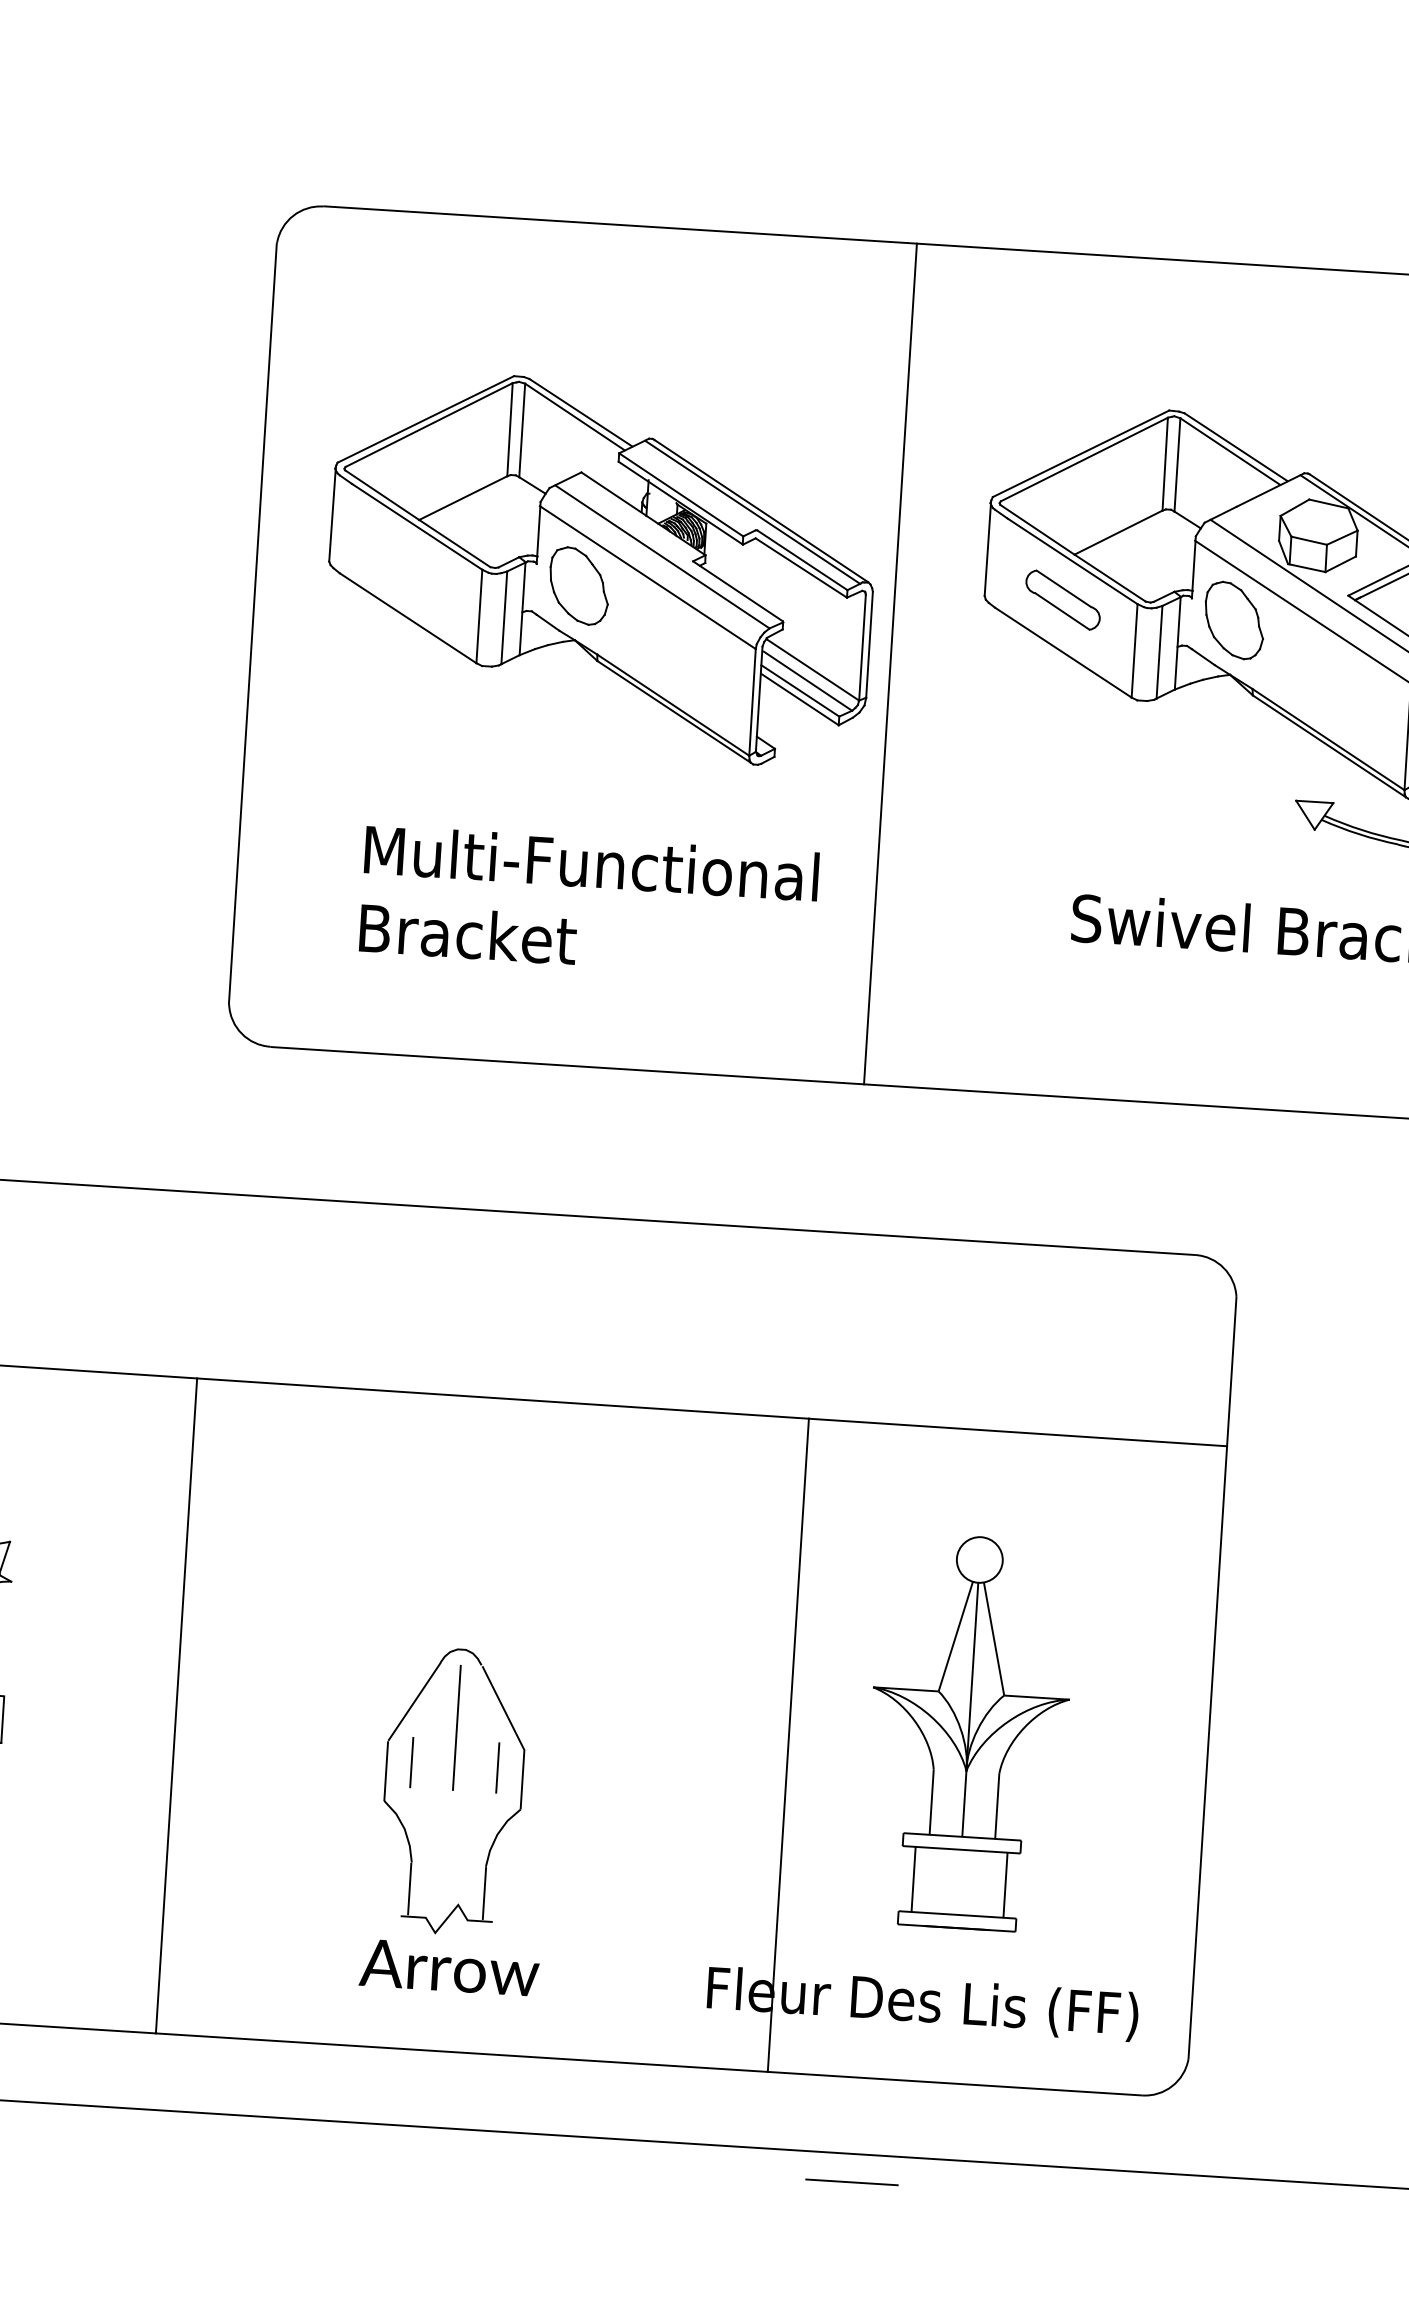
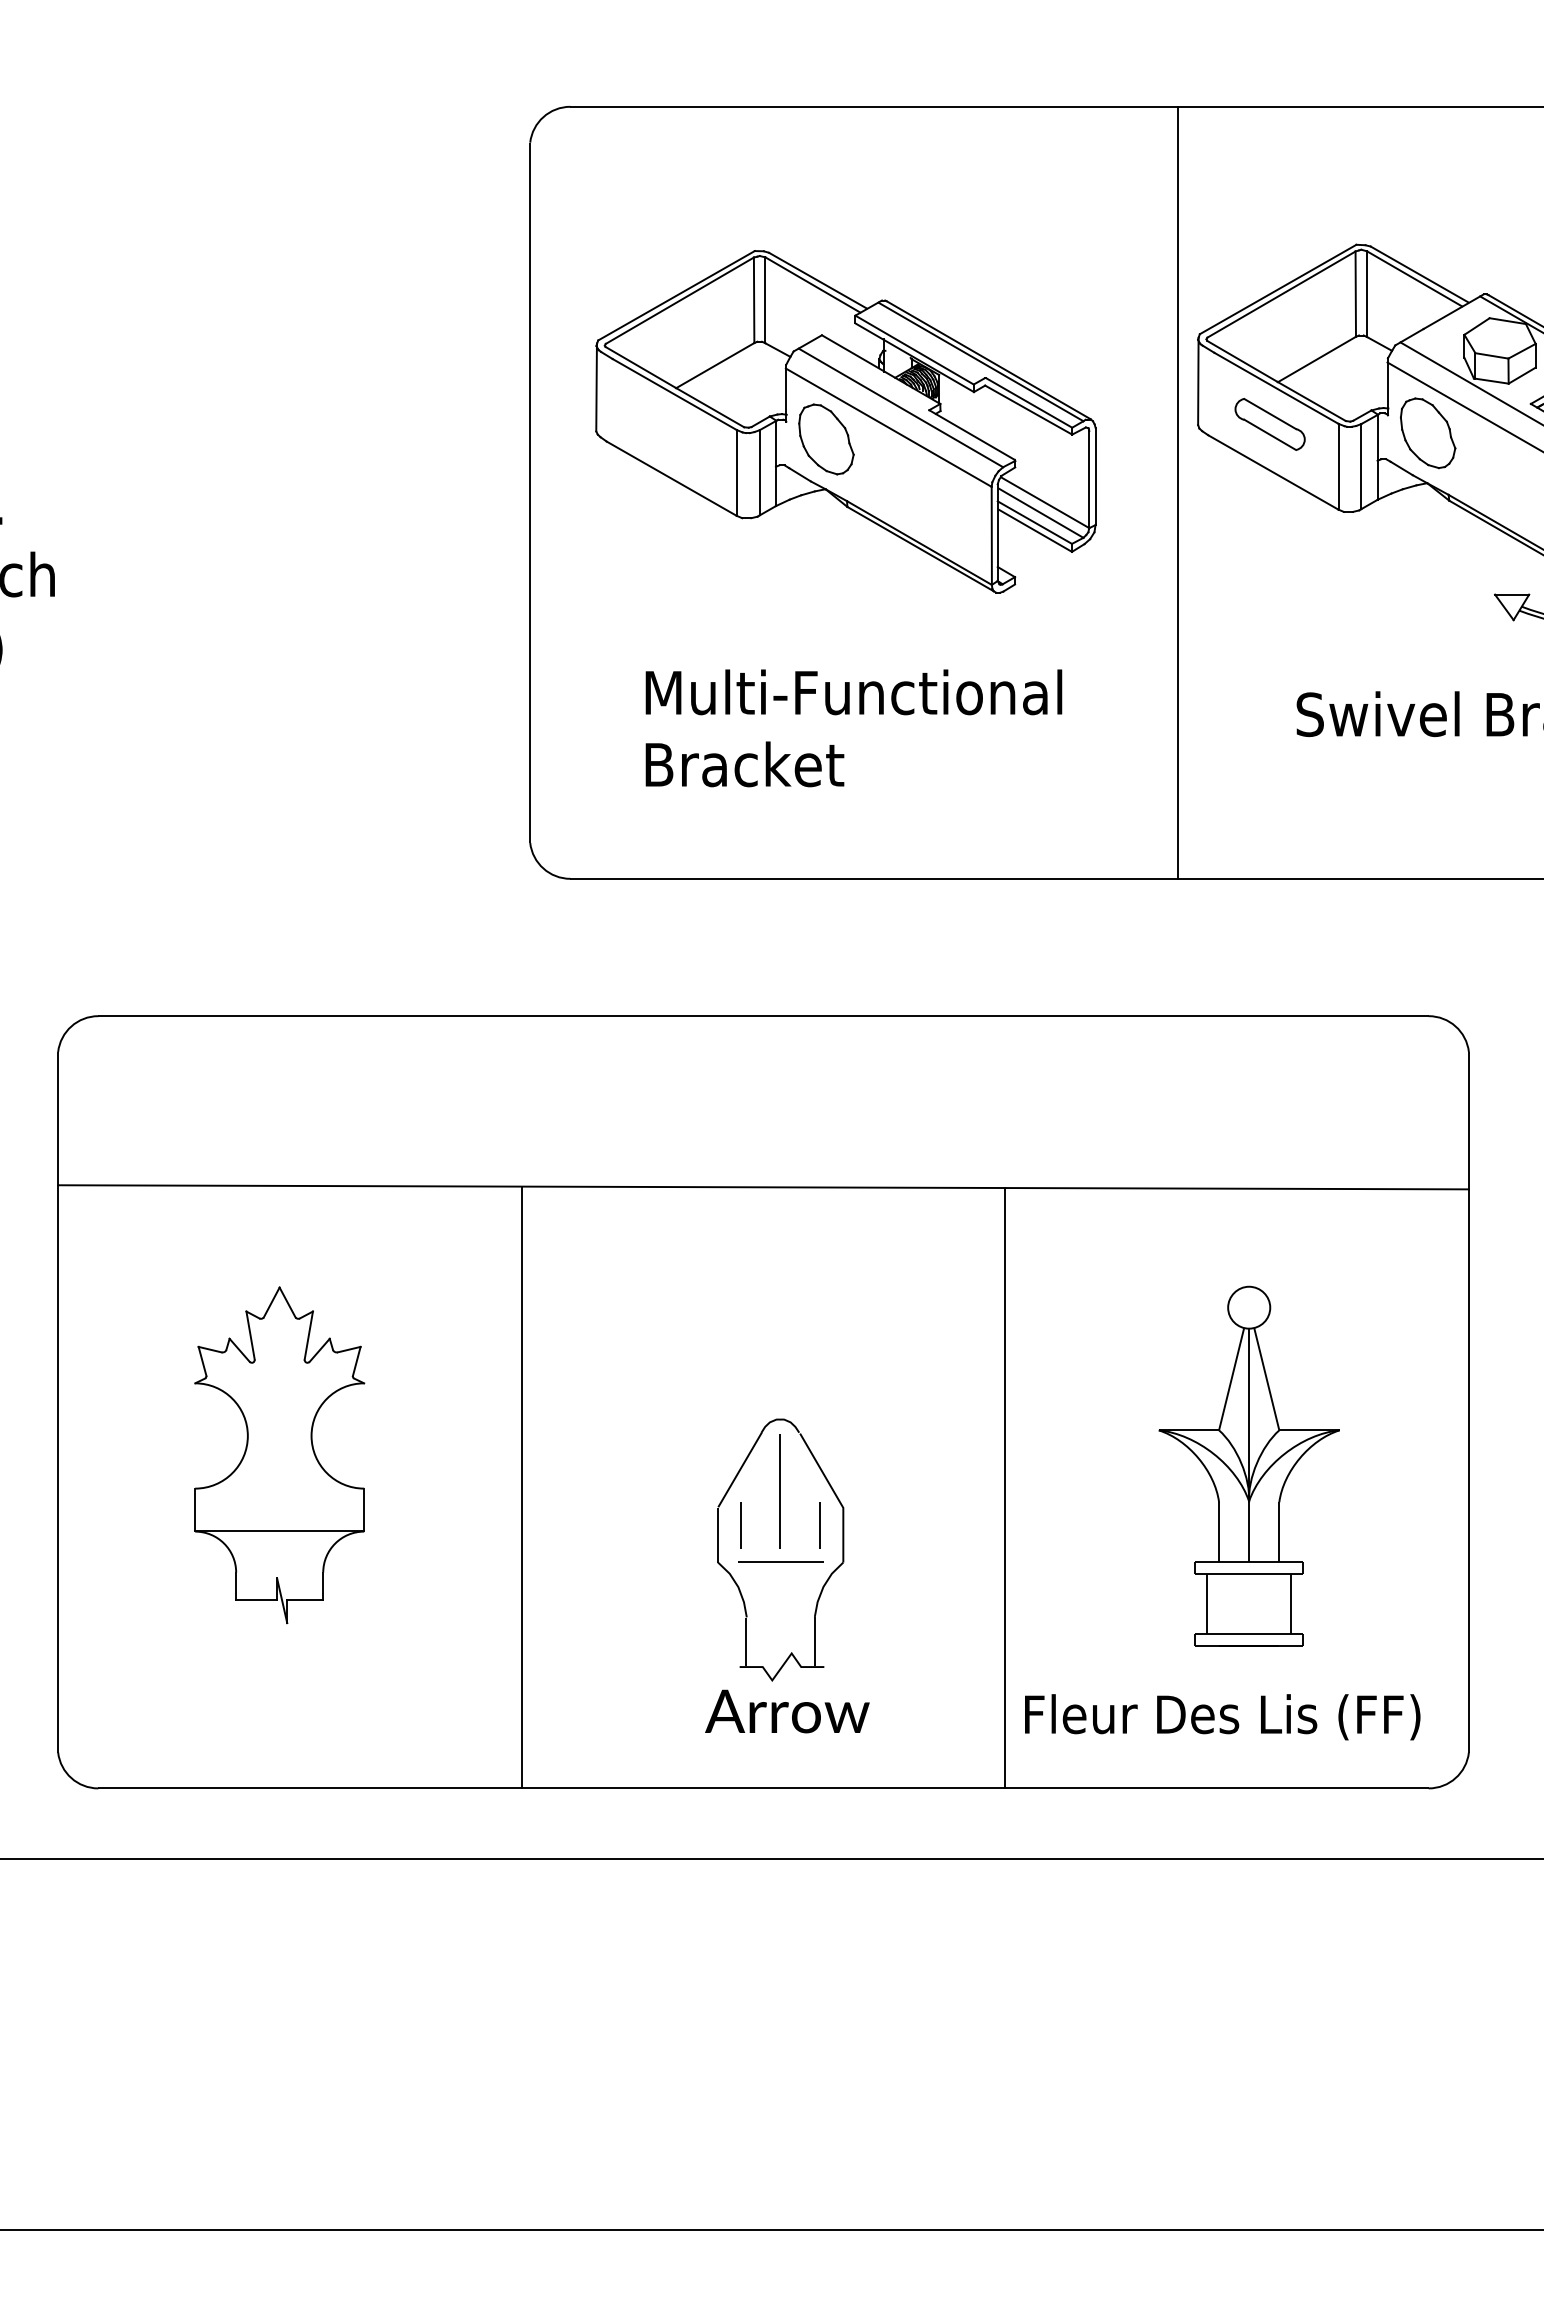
line: (890, 663) -> (1177, 492), moved
line: (788, 1745) -> (1004, 1488), moved
line: (851, 2182) -> (780, 1561), moved

